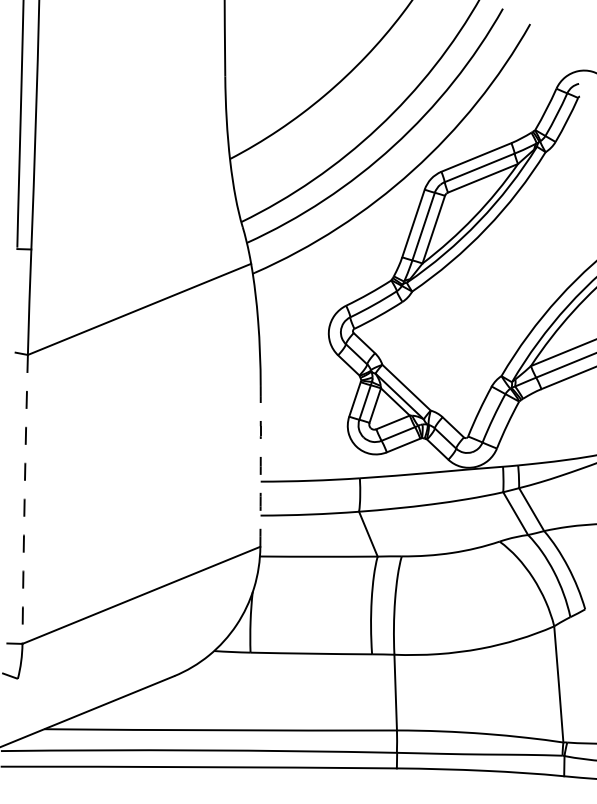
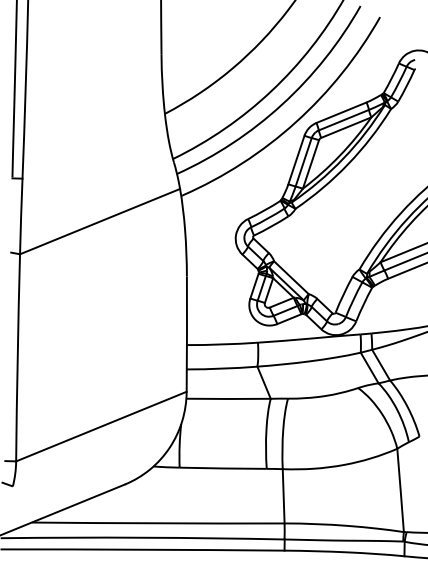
arc: (260, 466) -> (186, 334), dashed -> solid
arc: (24, 499) -> (17, 357), dashed -> solid

